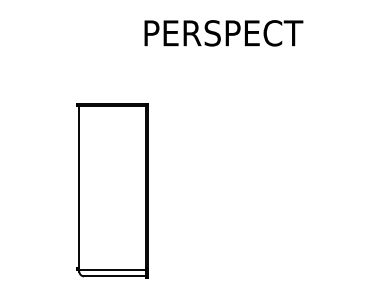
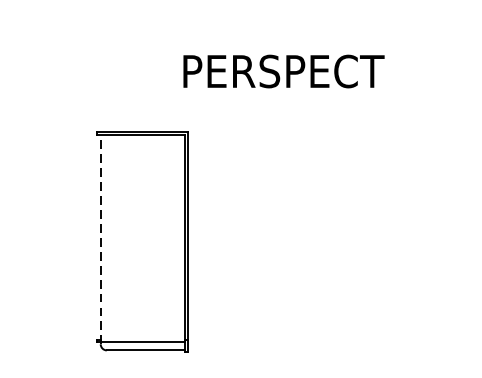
text: (223, 33) -> (283, 71), moved
line: (79, 188) -> (100, 239), solid -> dashed

